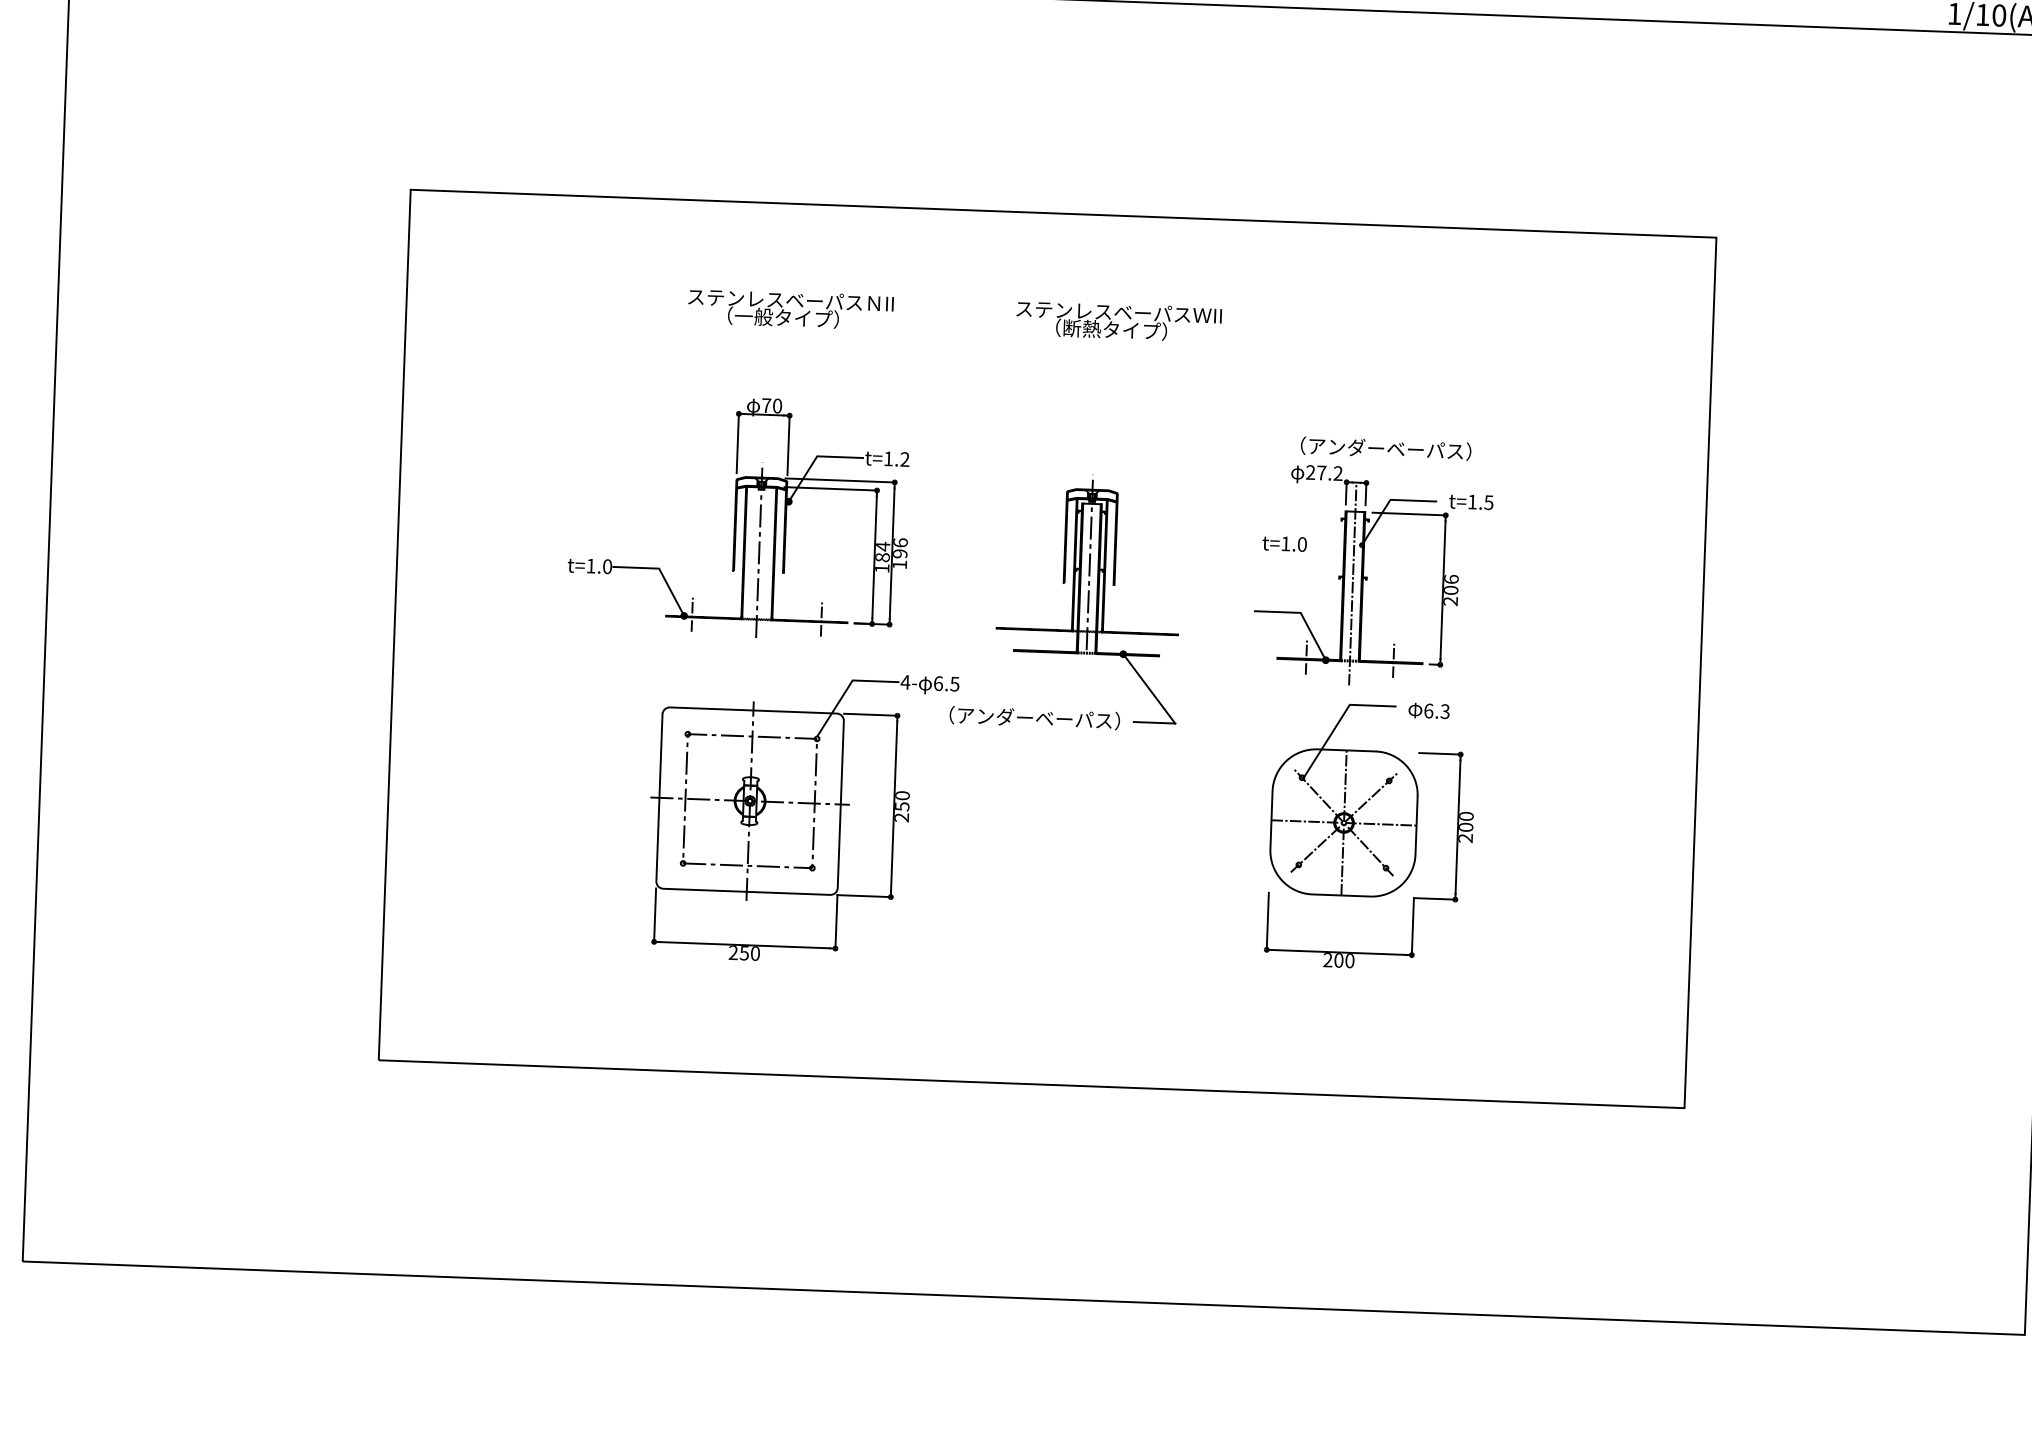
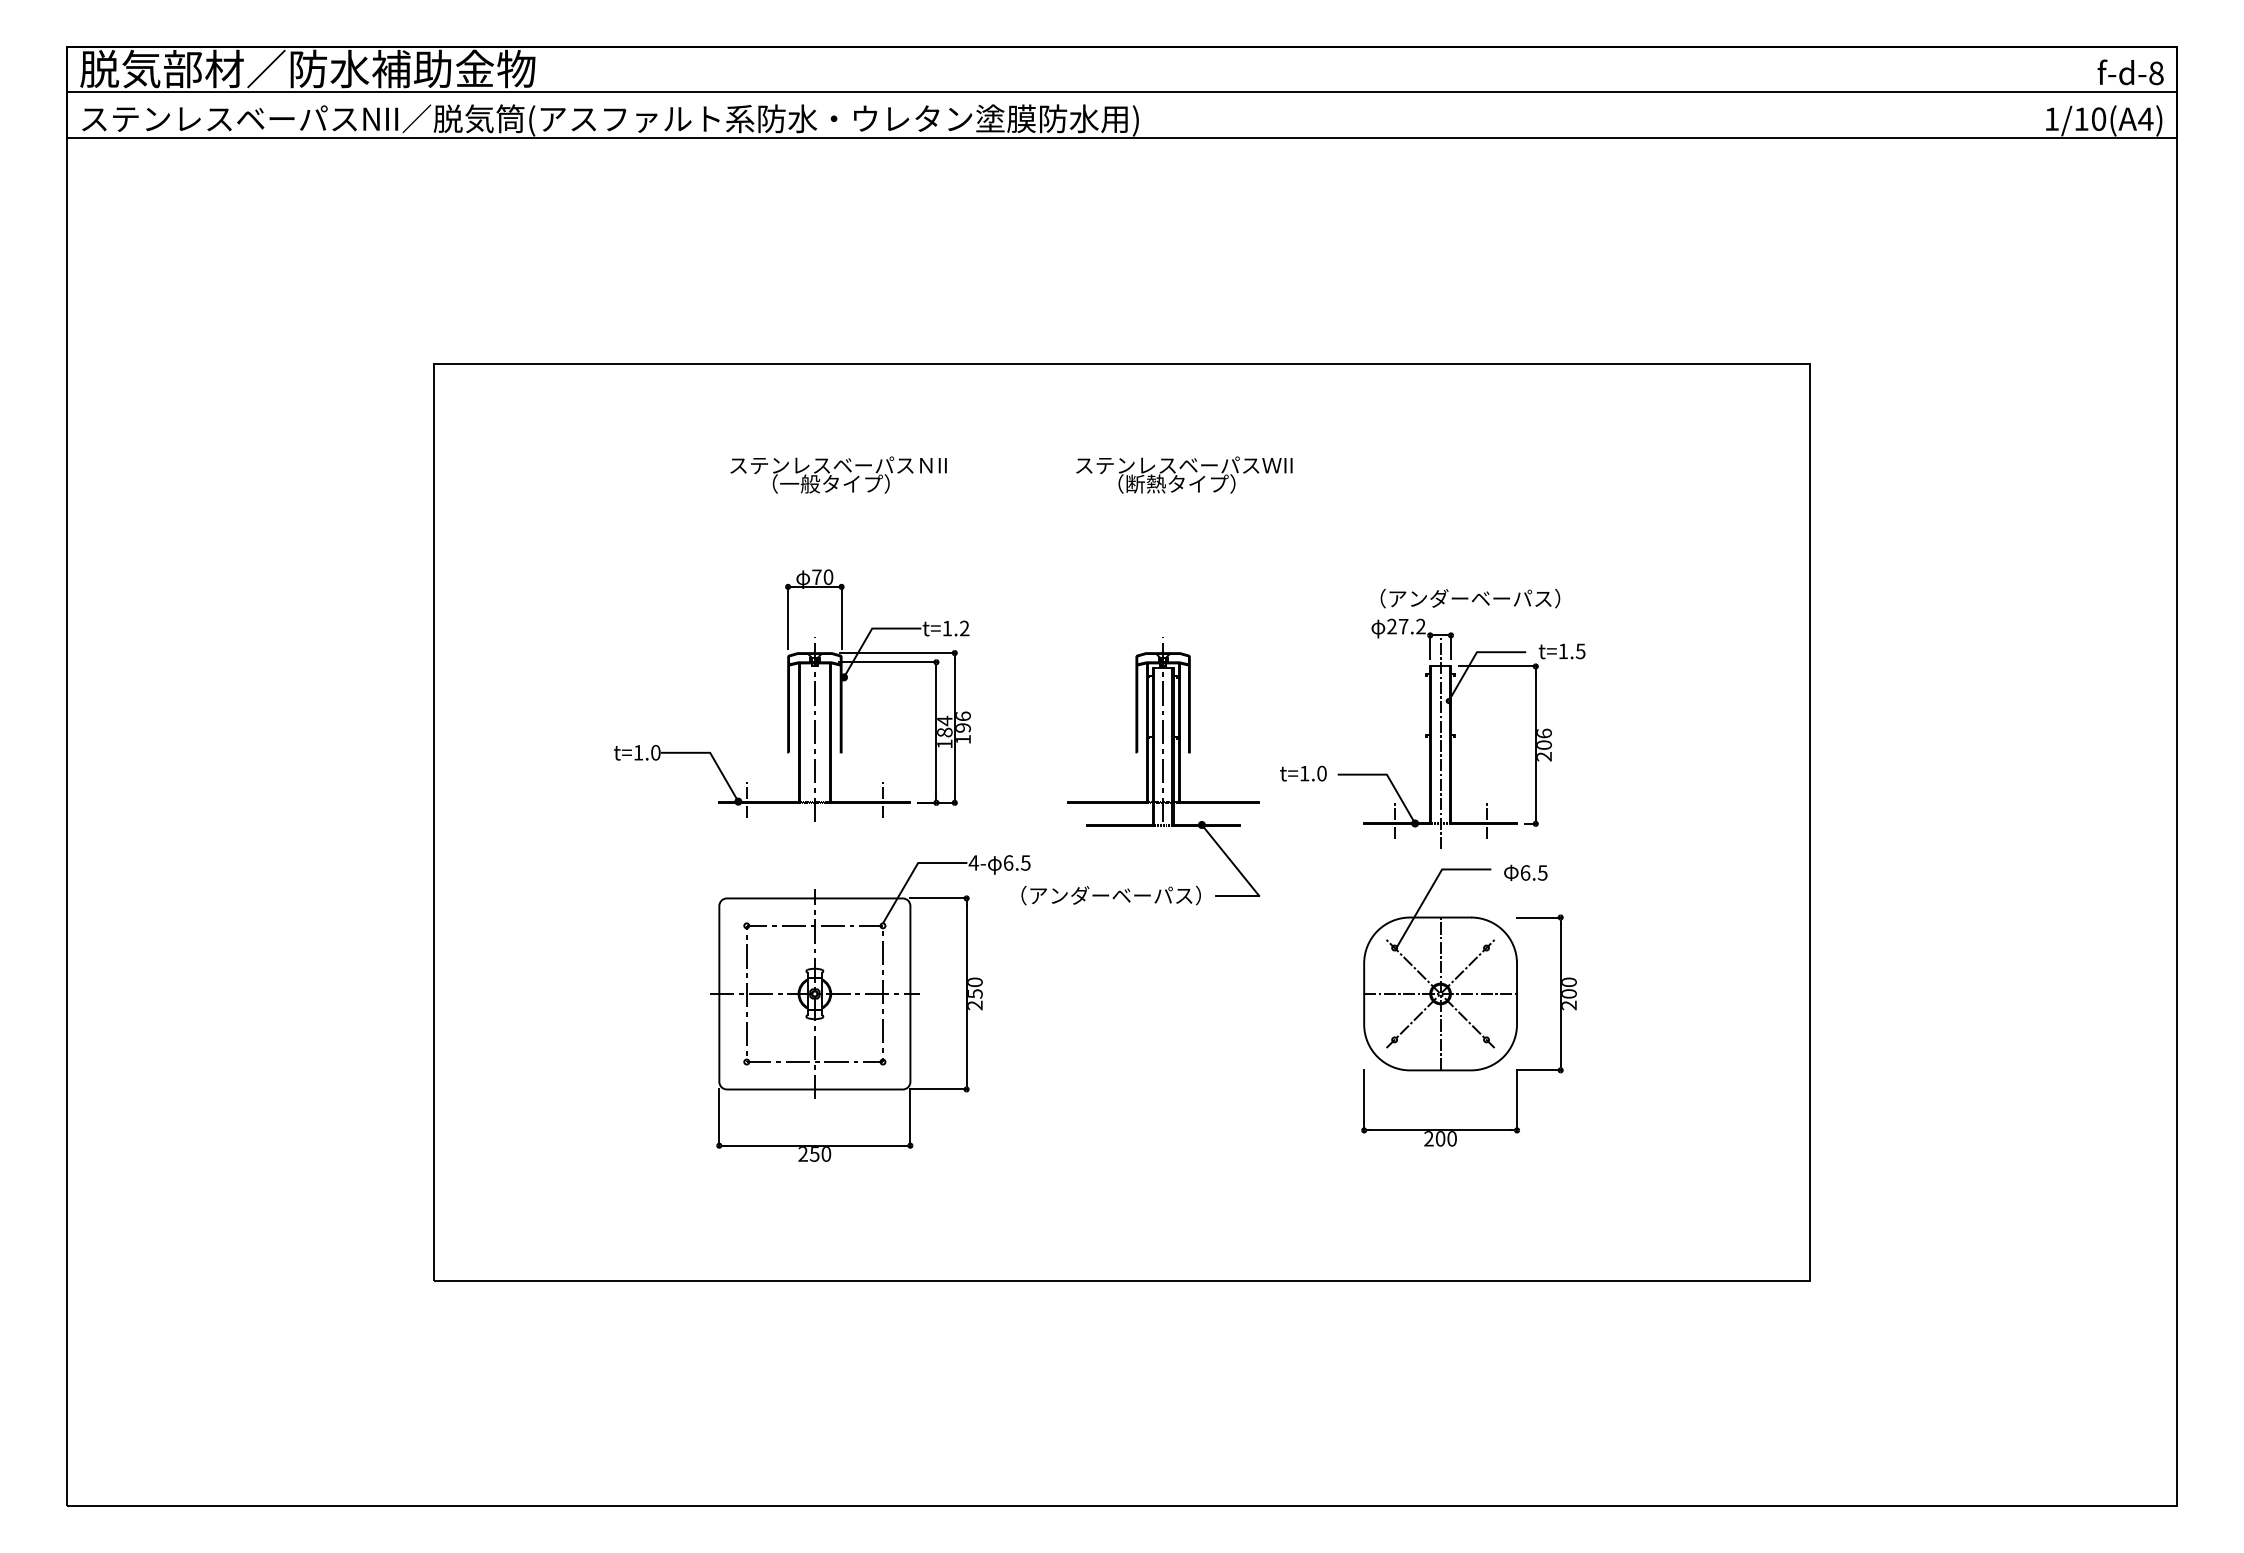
text: (1284, 543) -> (1303, 773), moved
text: (1444, 711) -> (1542, 872), 6.3 -> 6.5

